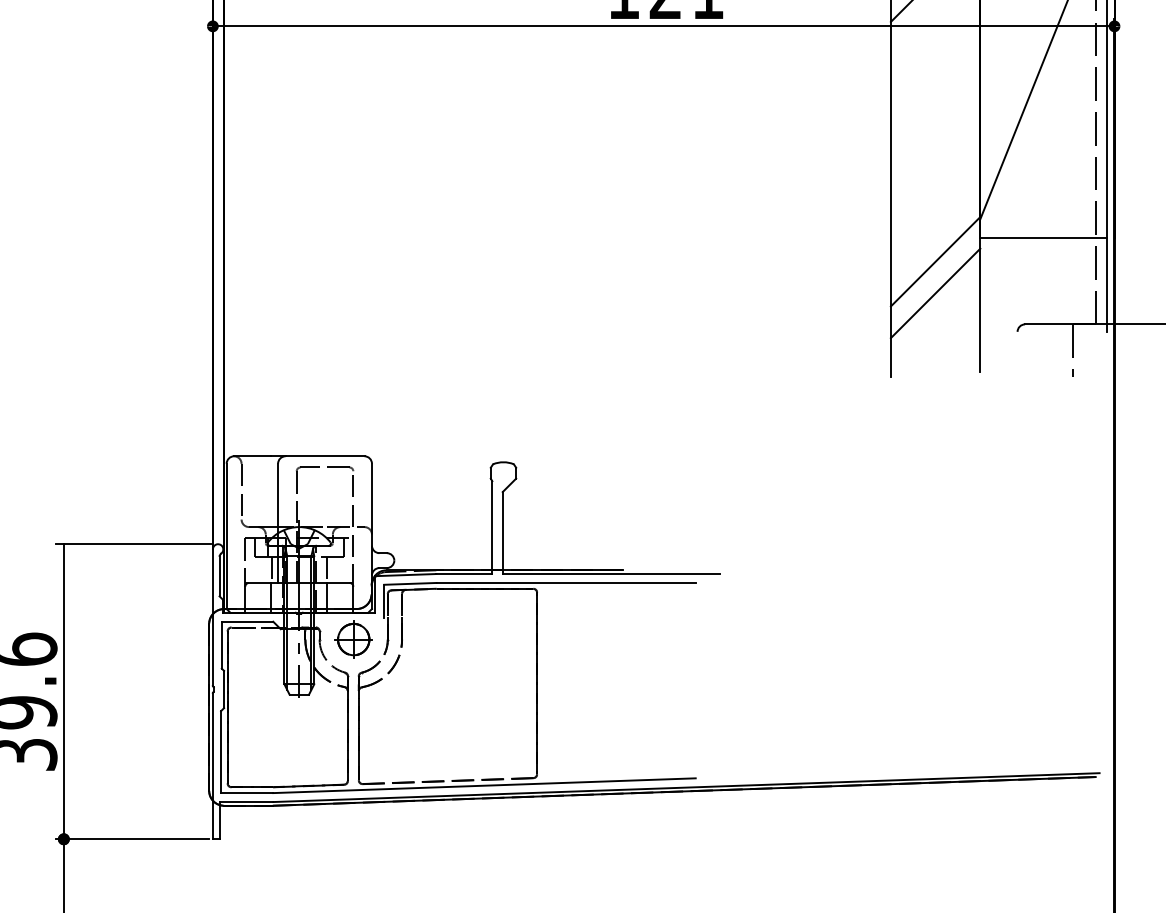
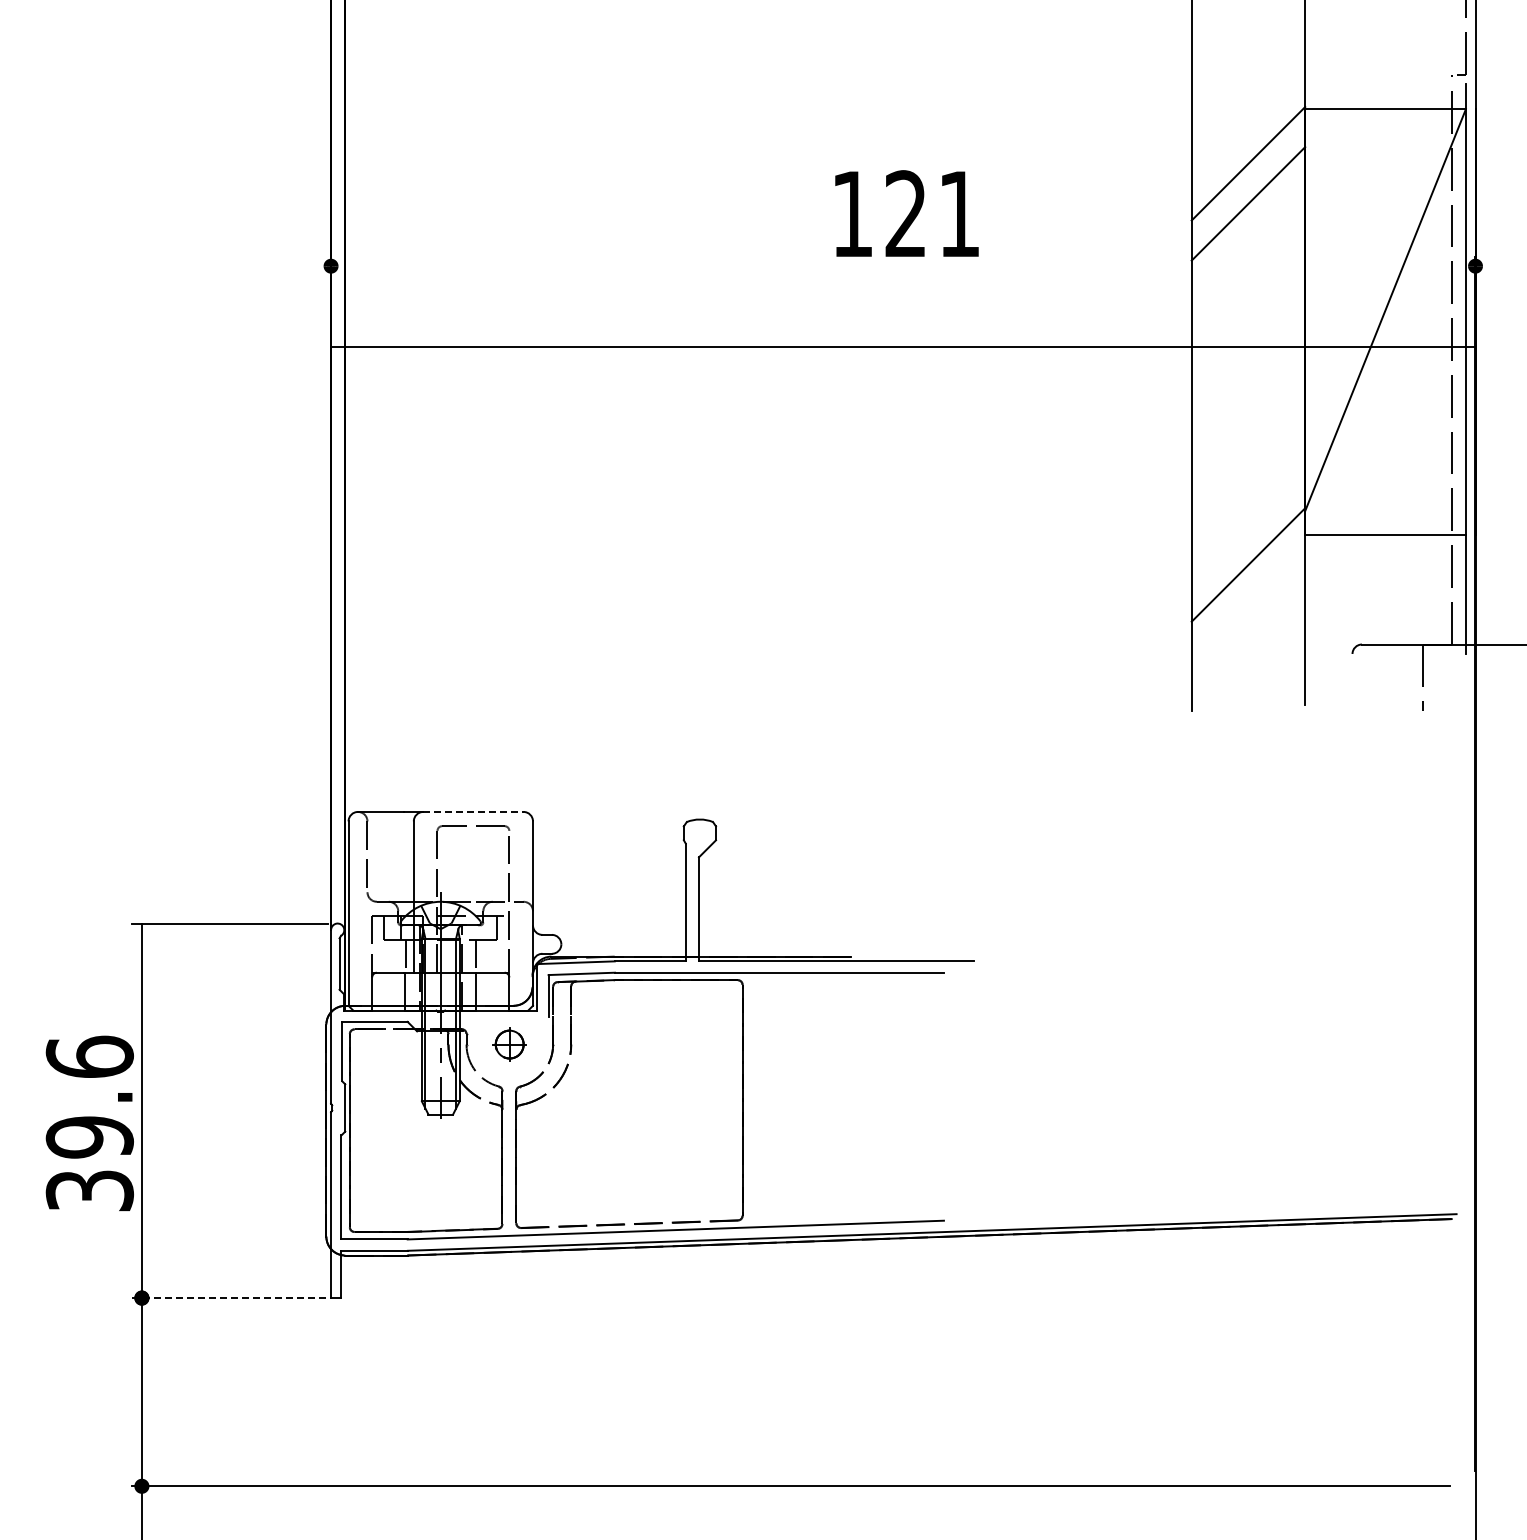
line: (663, 26) -> (903, 347), moved
line: (935, 292) -> (1248, 604), removed
line: (325, 455) -> (473, 811), solid -> dashed
part: (353, 639) -> (509, 1044), size x0.7
line: (132, 839) -> (229, 1298), solid -> dashed

